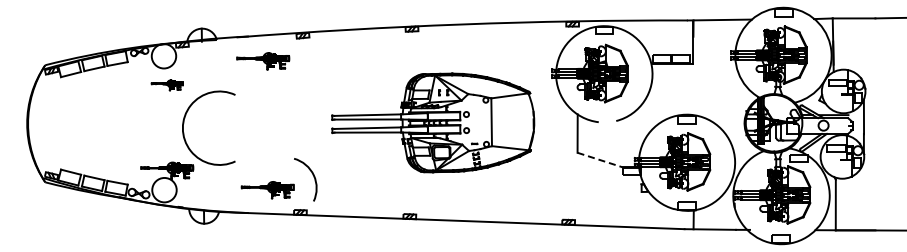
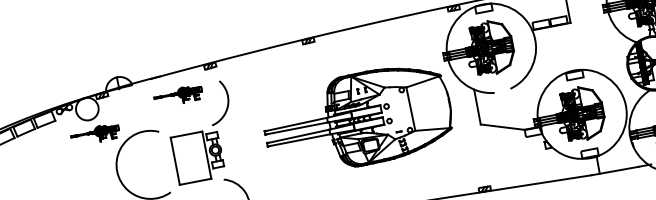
part: (167, 85) -> (95, 135), size x1.67
part: (281, 104) -> (202, 132), added
part: (433, 122) -> (357, 119), moved
line: (600, 160) -> (502, 127), dashed -> solid

